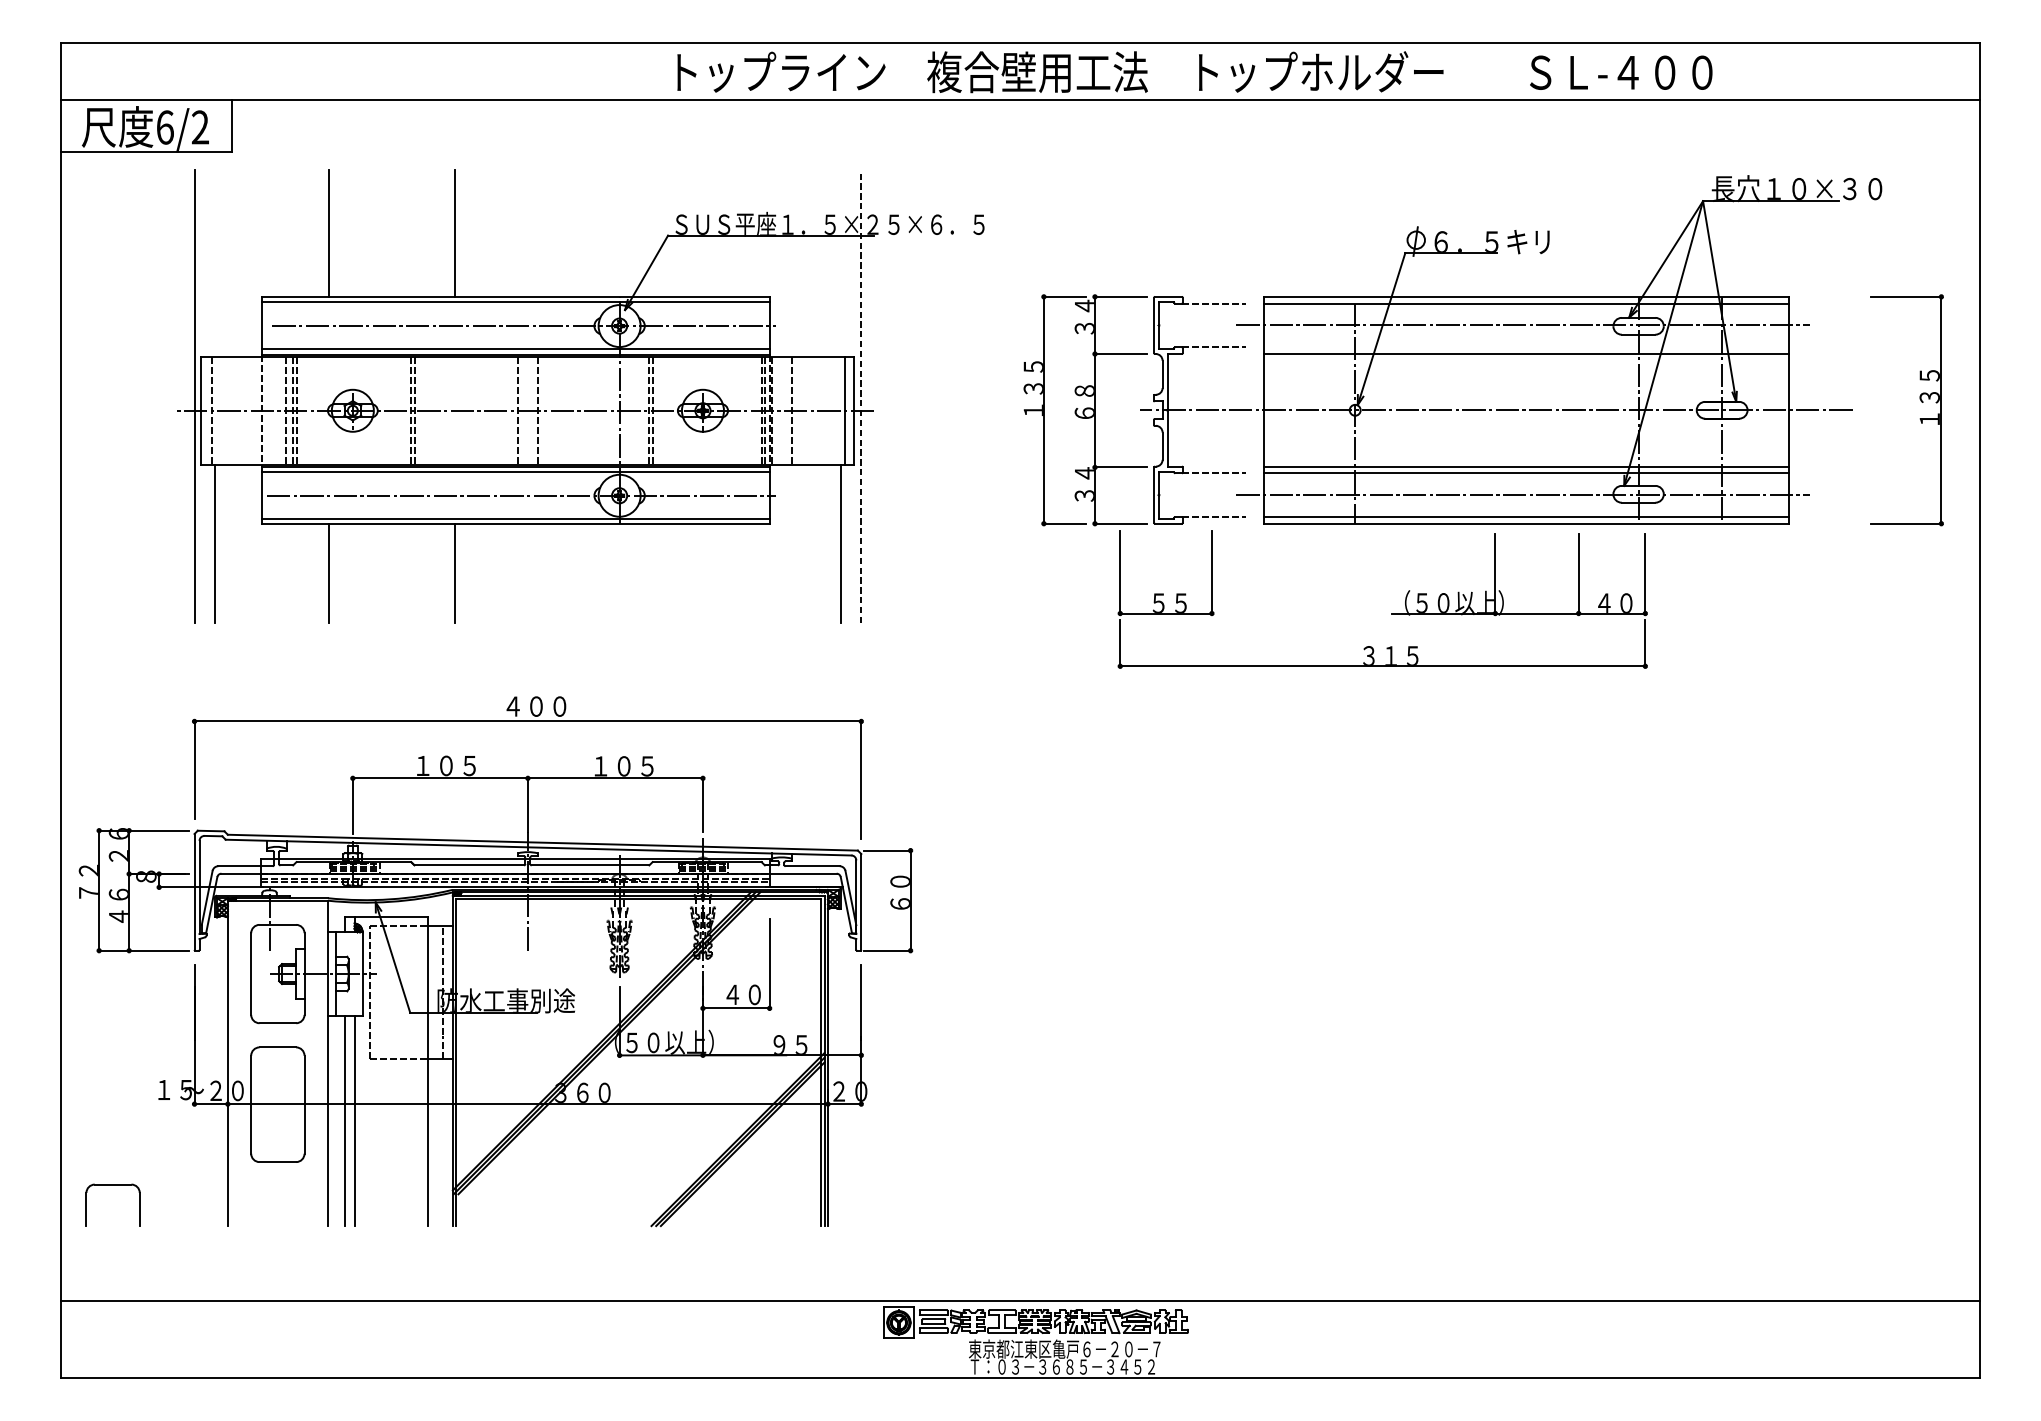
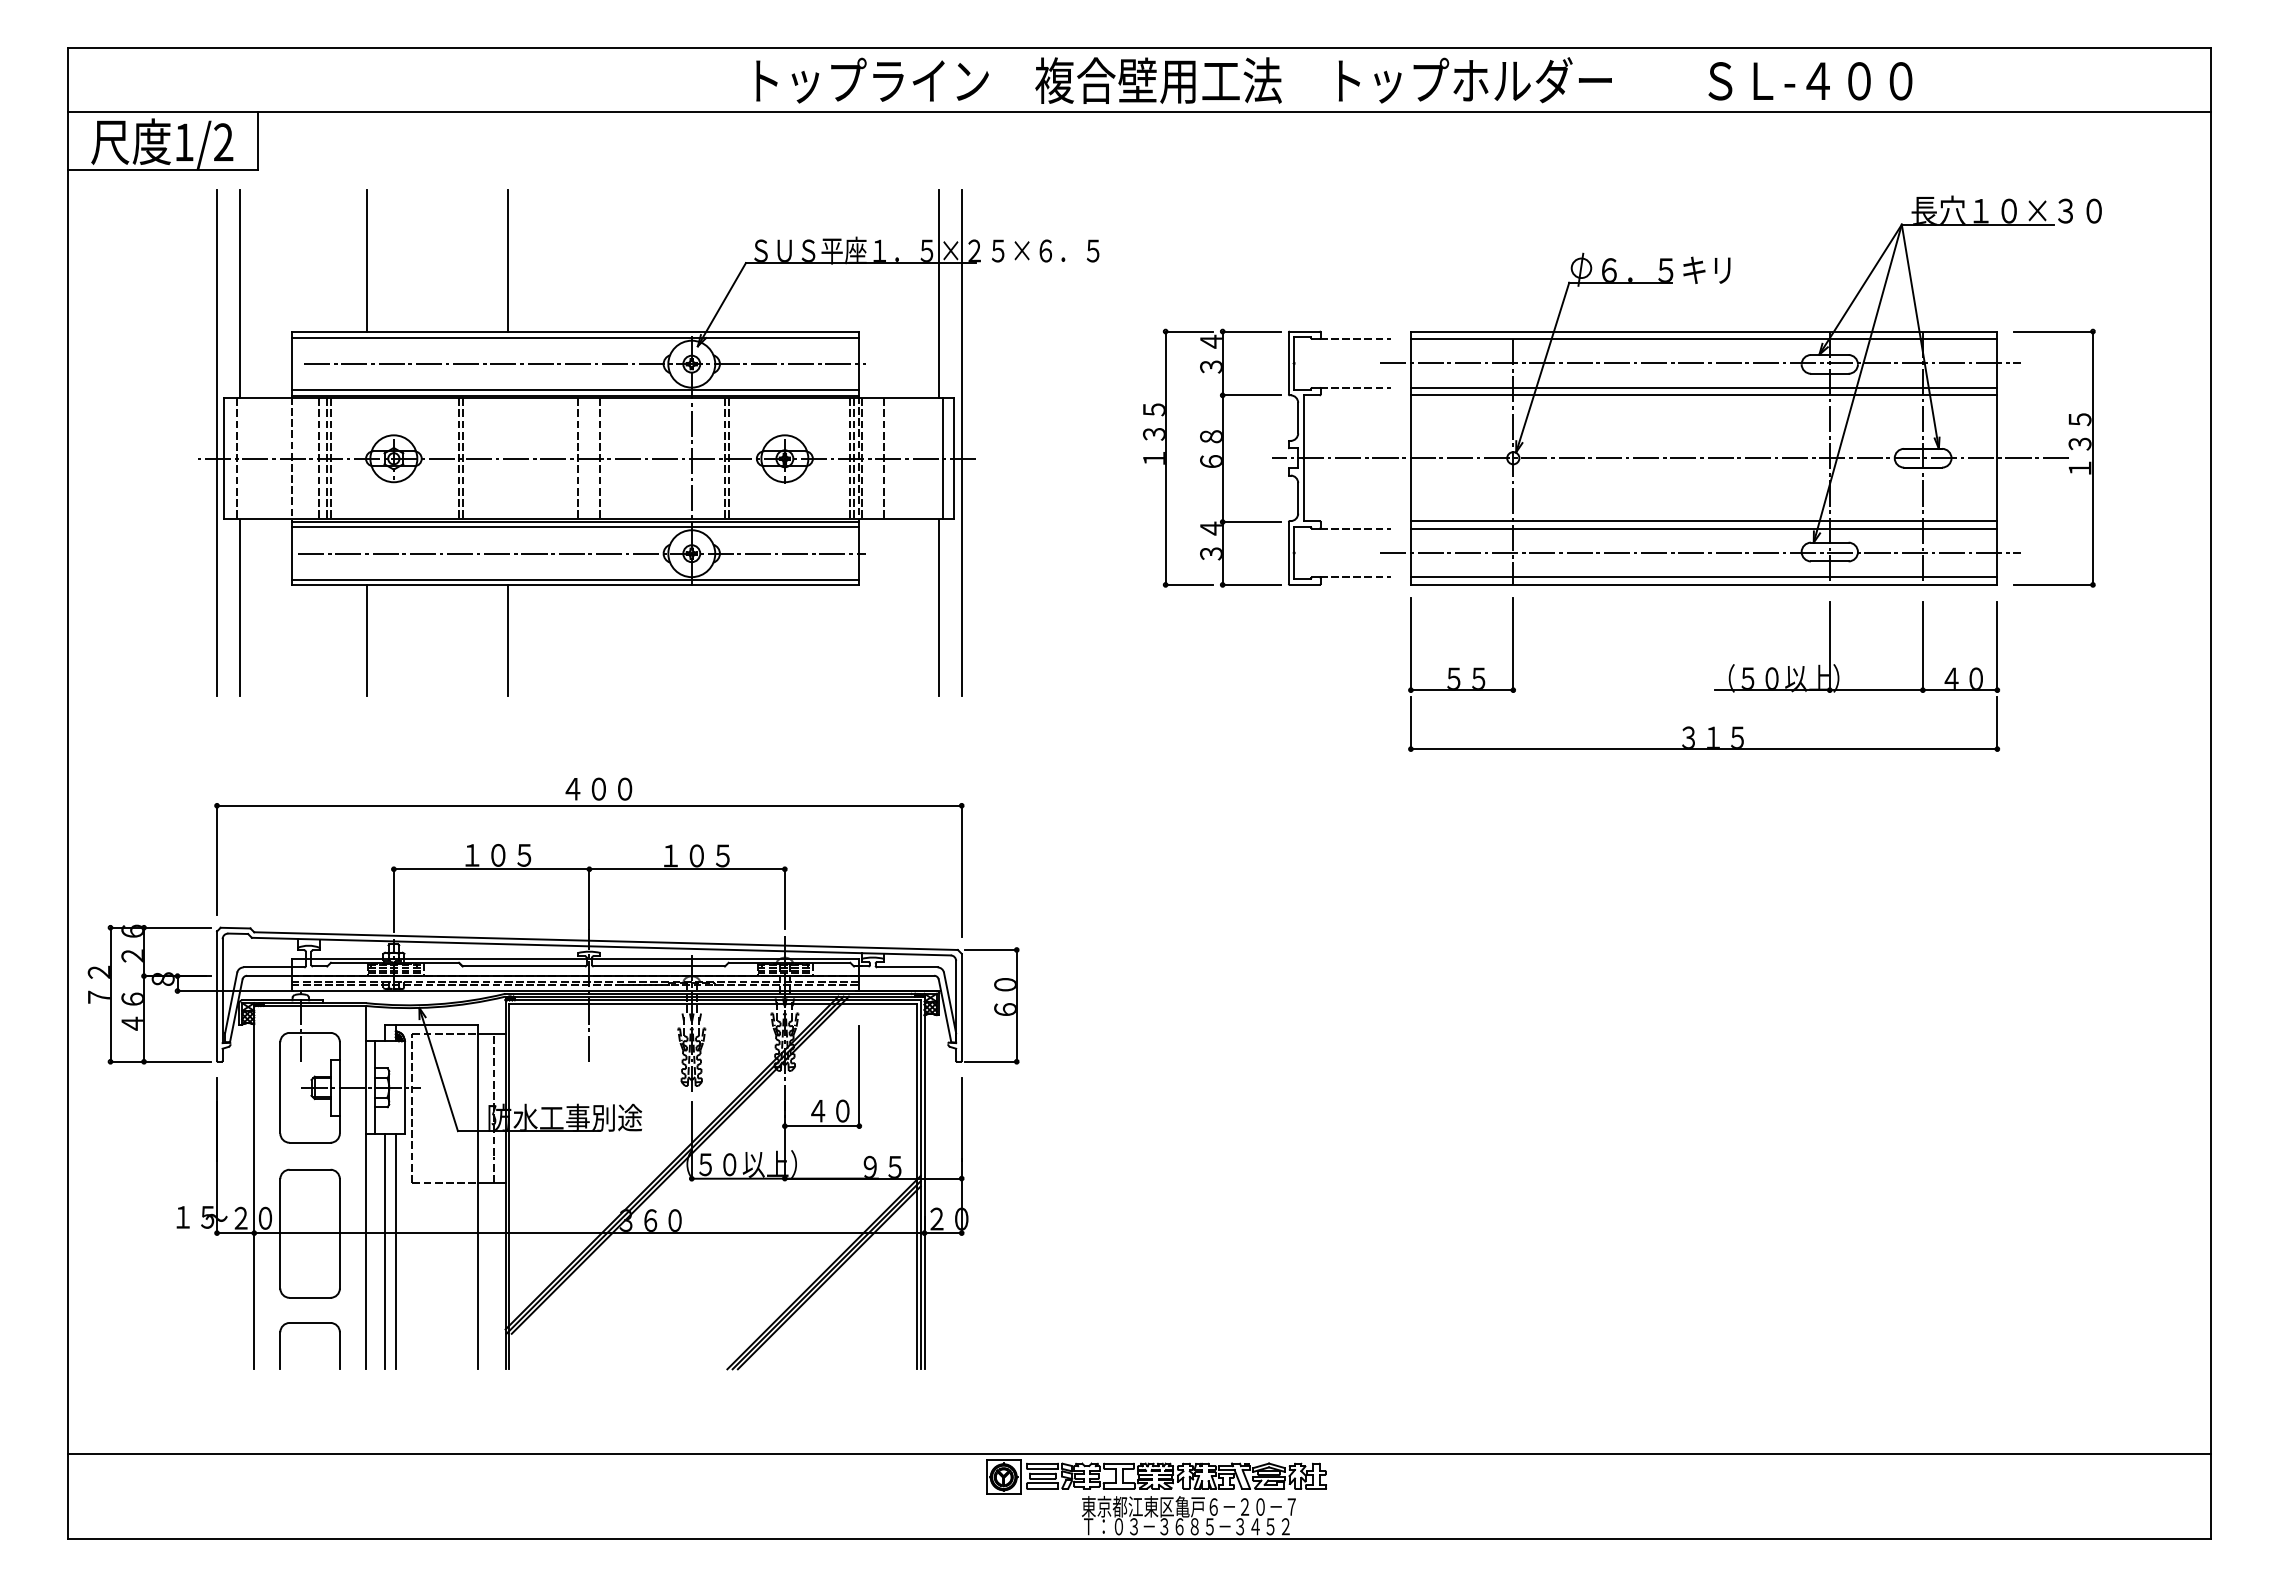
text: (165, 127) -> (184, 142), 6/2 -> 1/2
line: (214, 262) -> (239, 293), added
line: (841, 262) -> (939, 293), added
line: (1525, 346) -> (1703, 387), added
line: (861, 396) -> (961, 442), dashed -> solid
part: (1919, 418) -> (2068, 467), moved
part: (1392, 612) -> (1714, 689), moved
part: (112, 1185) -> (309, 1323), moved

